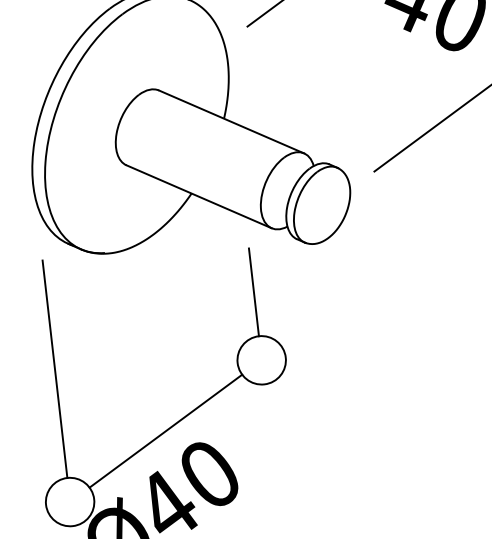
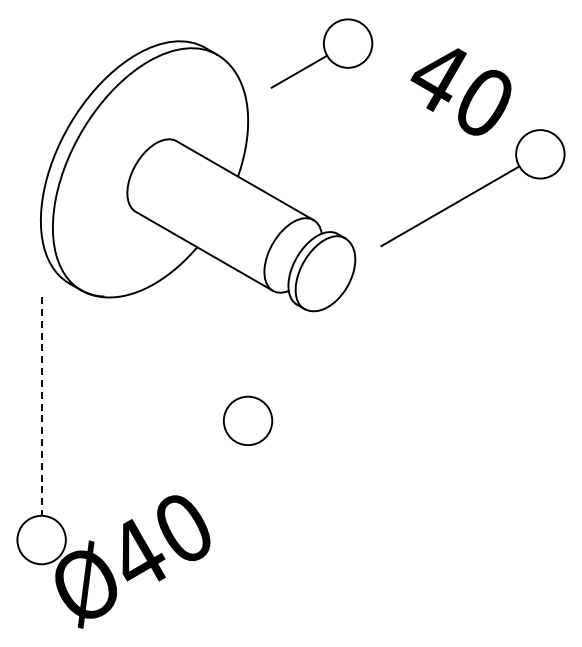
line: (254, 292) -> (248, 352), removed
line: (54, 369) -> (41, 406), solid -> dashed
line: (165, 431) -> (144, 480), removed

